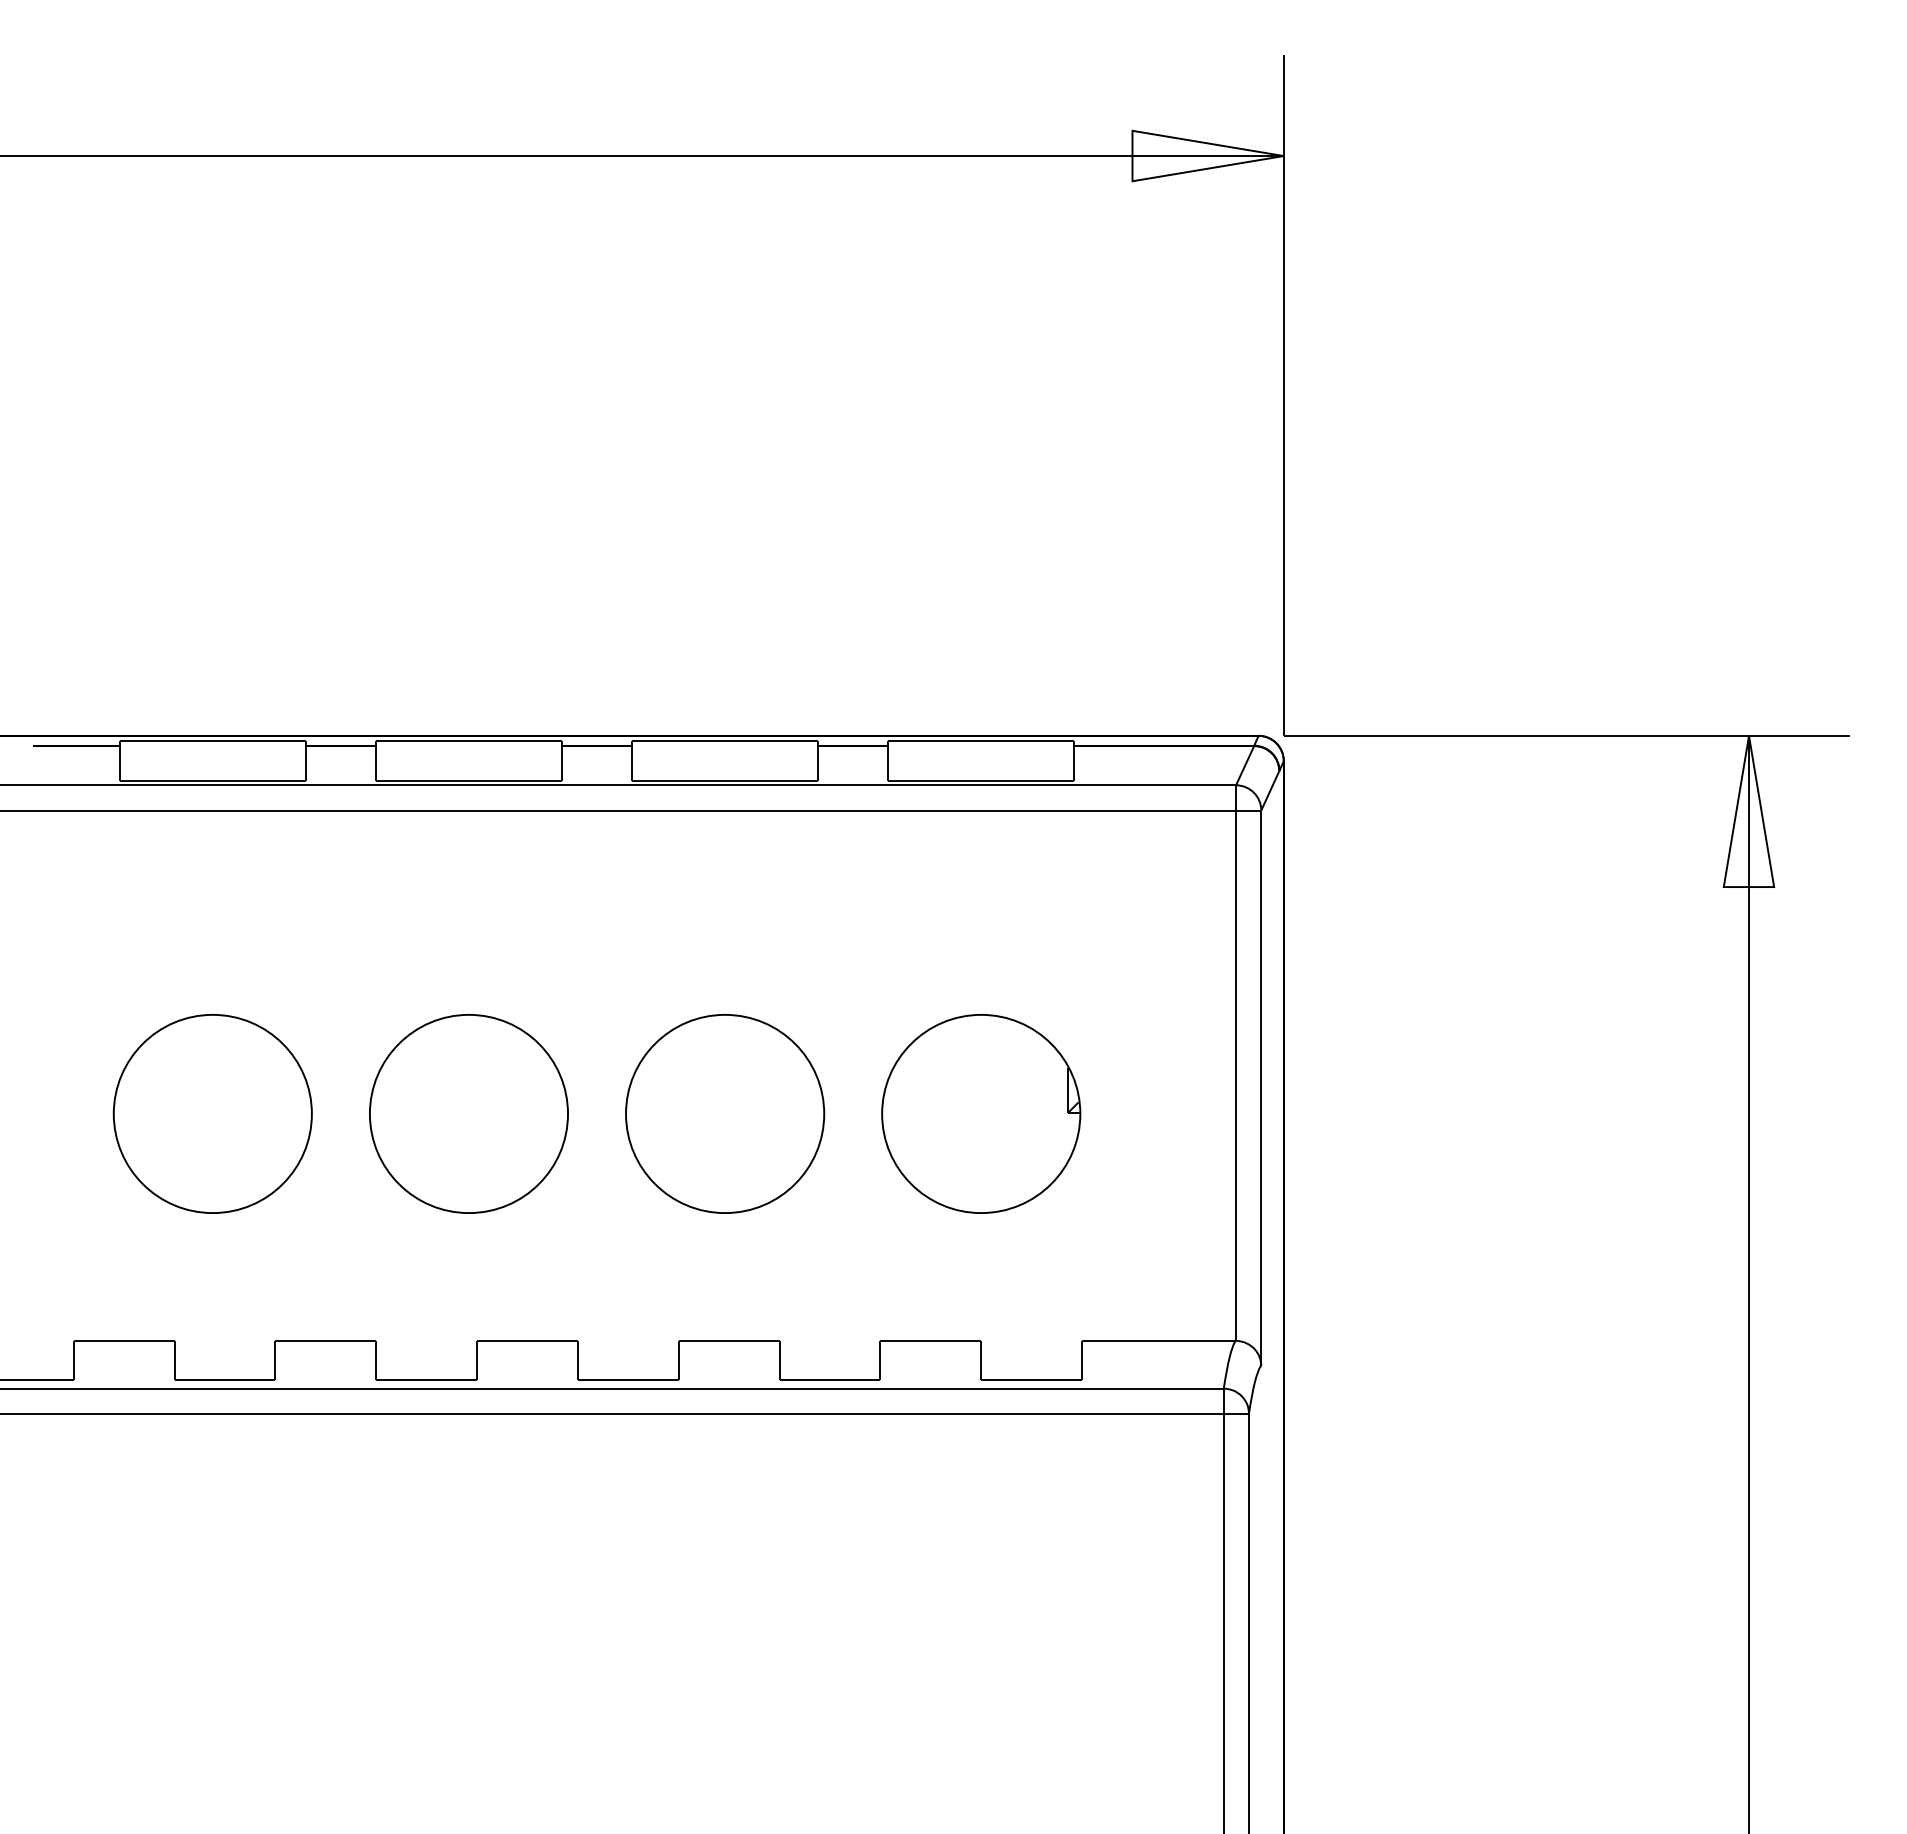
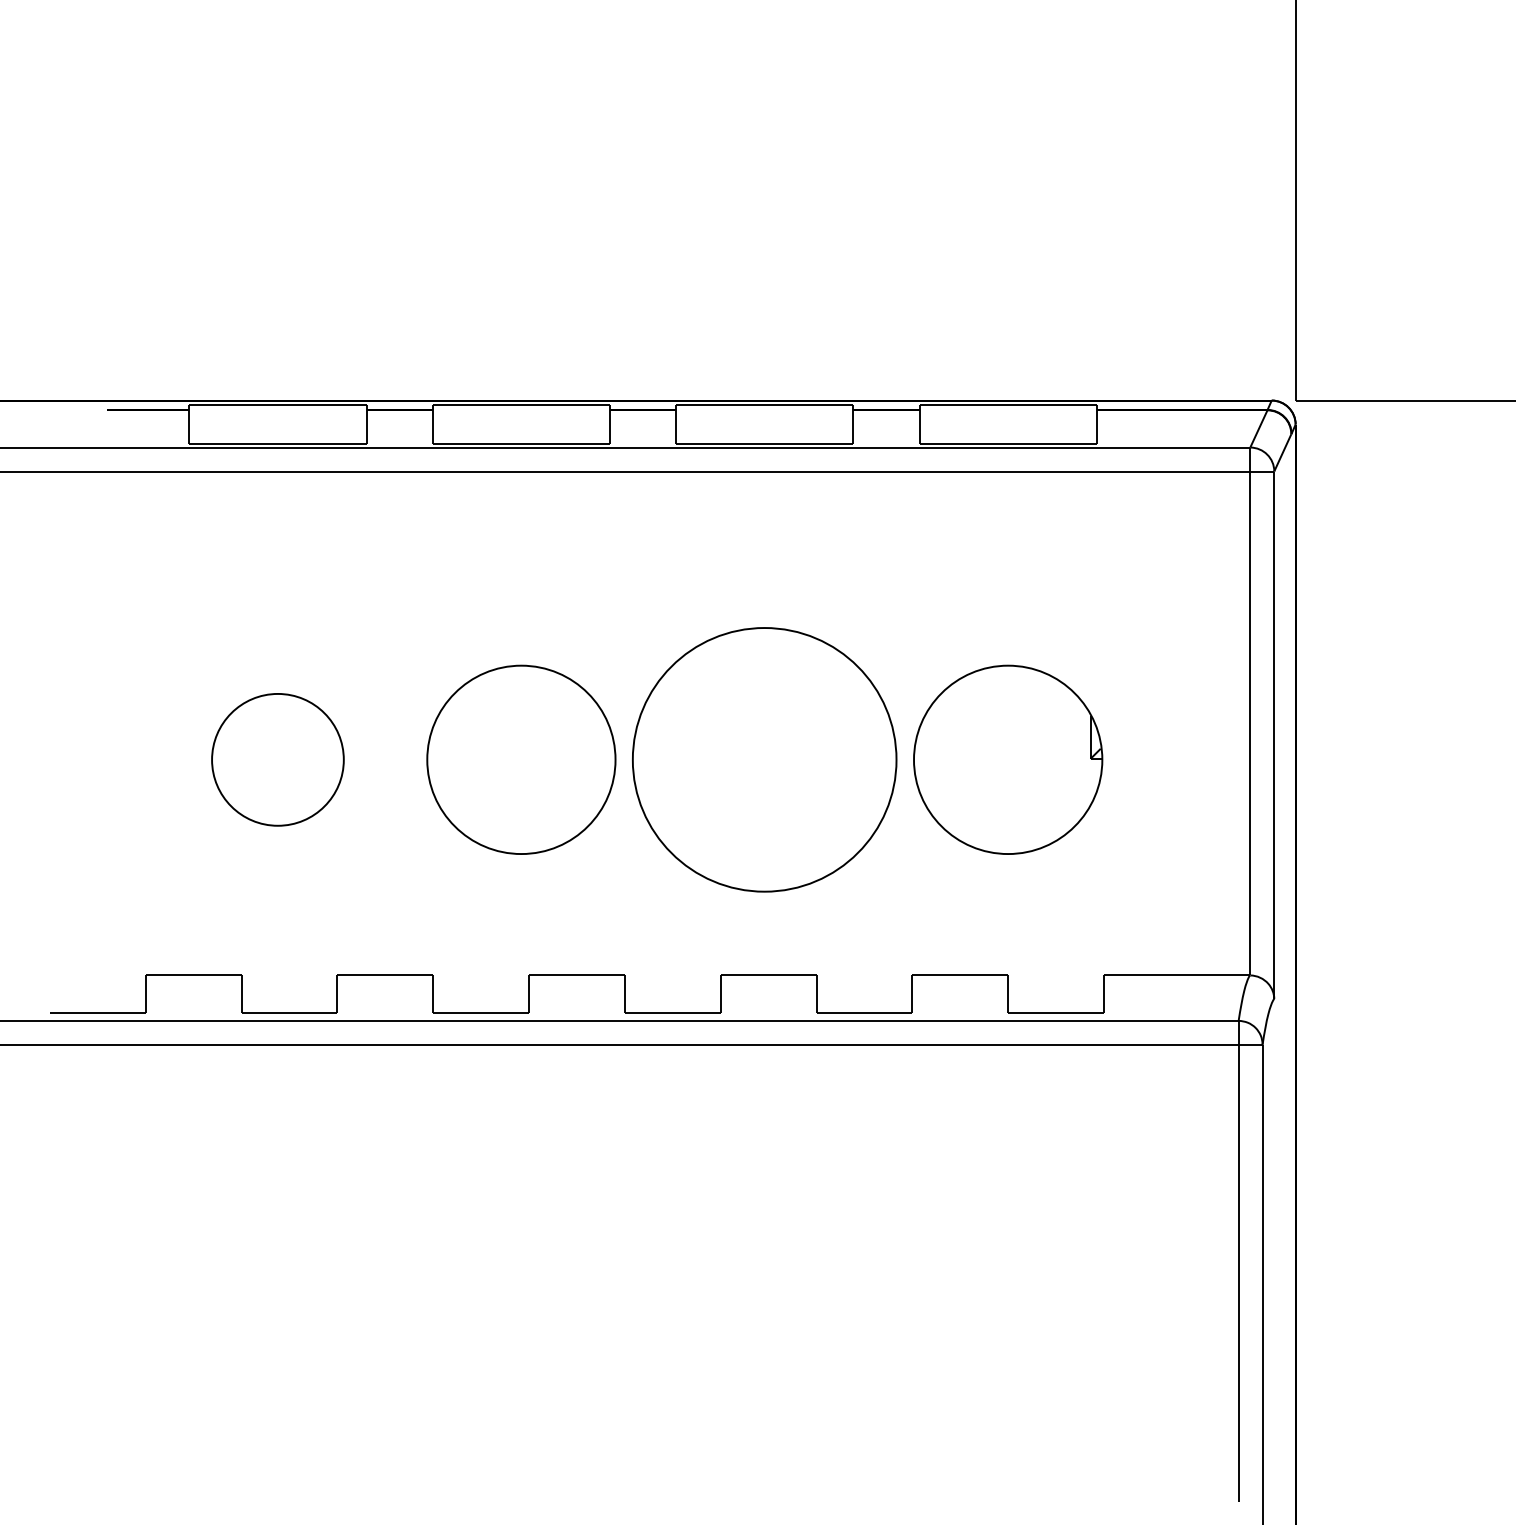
part: (212, 1113) -> (277, 759), size x0.7
part: (725, 1113) -> (765, 759), size x1.4

